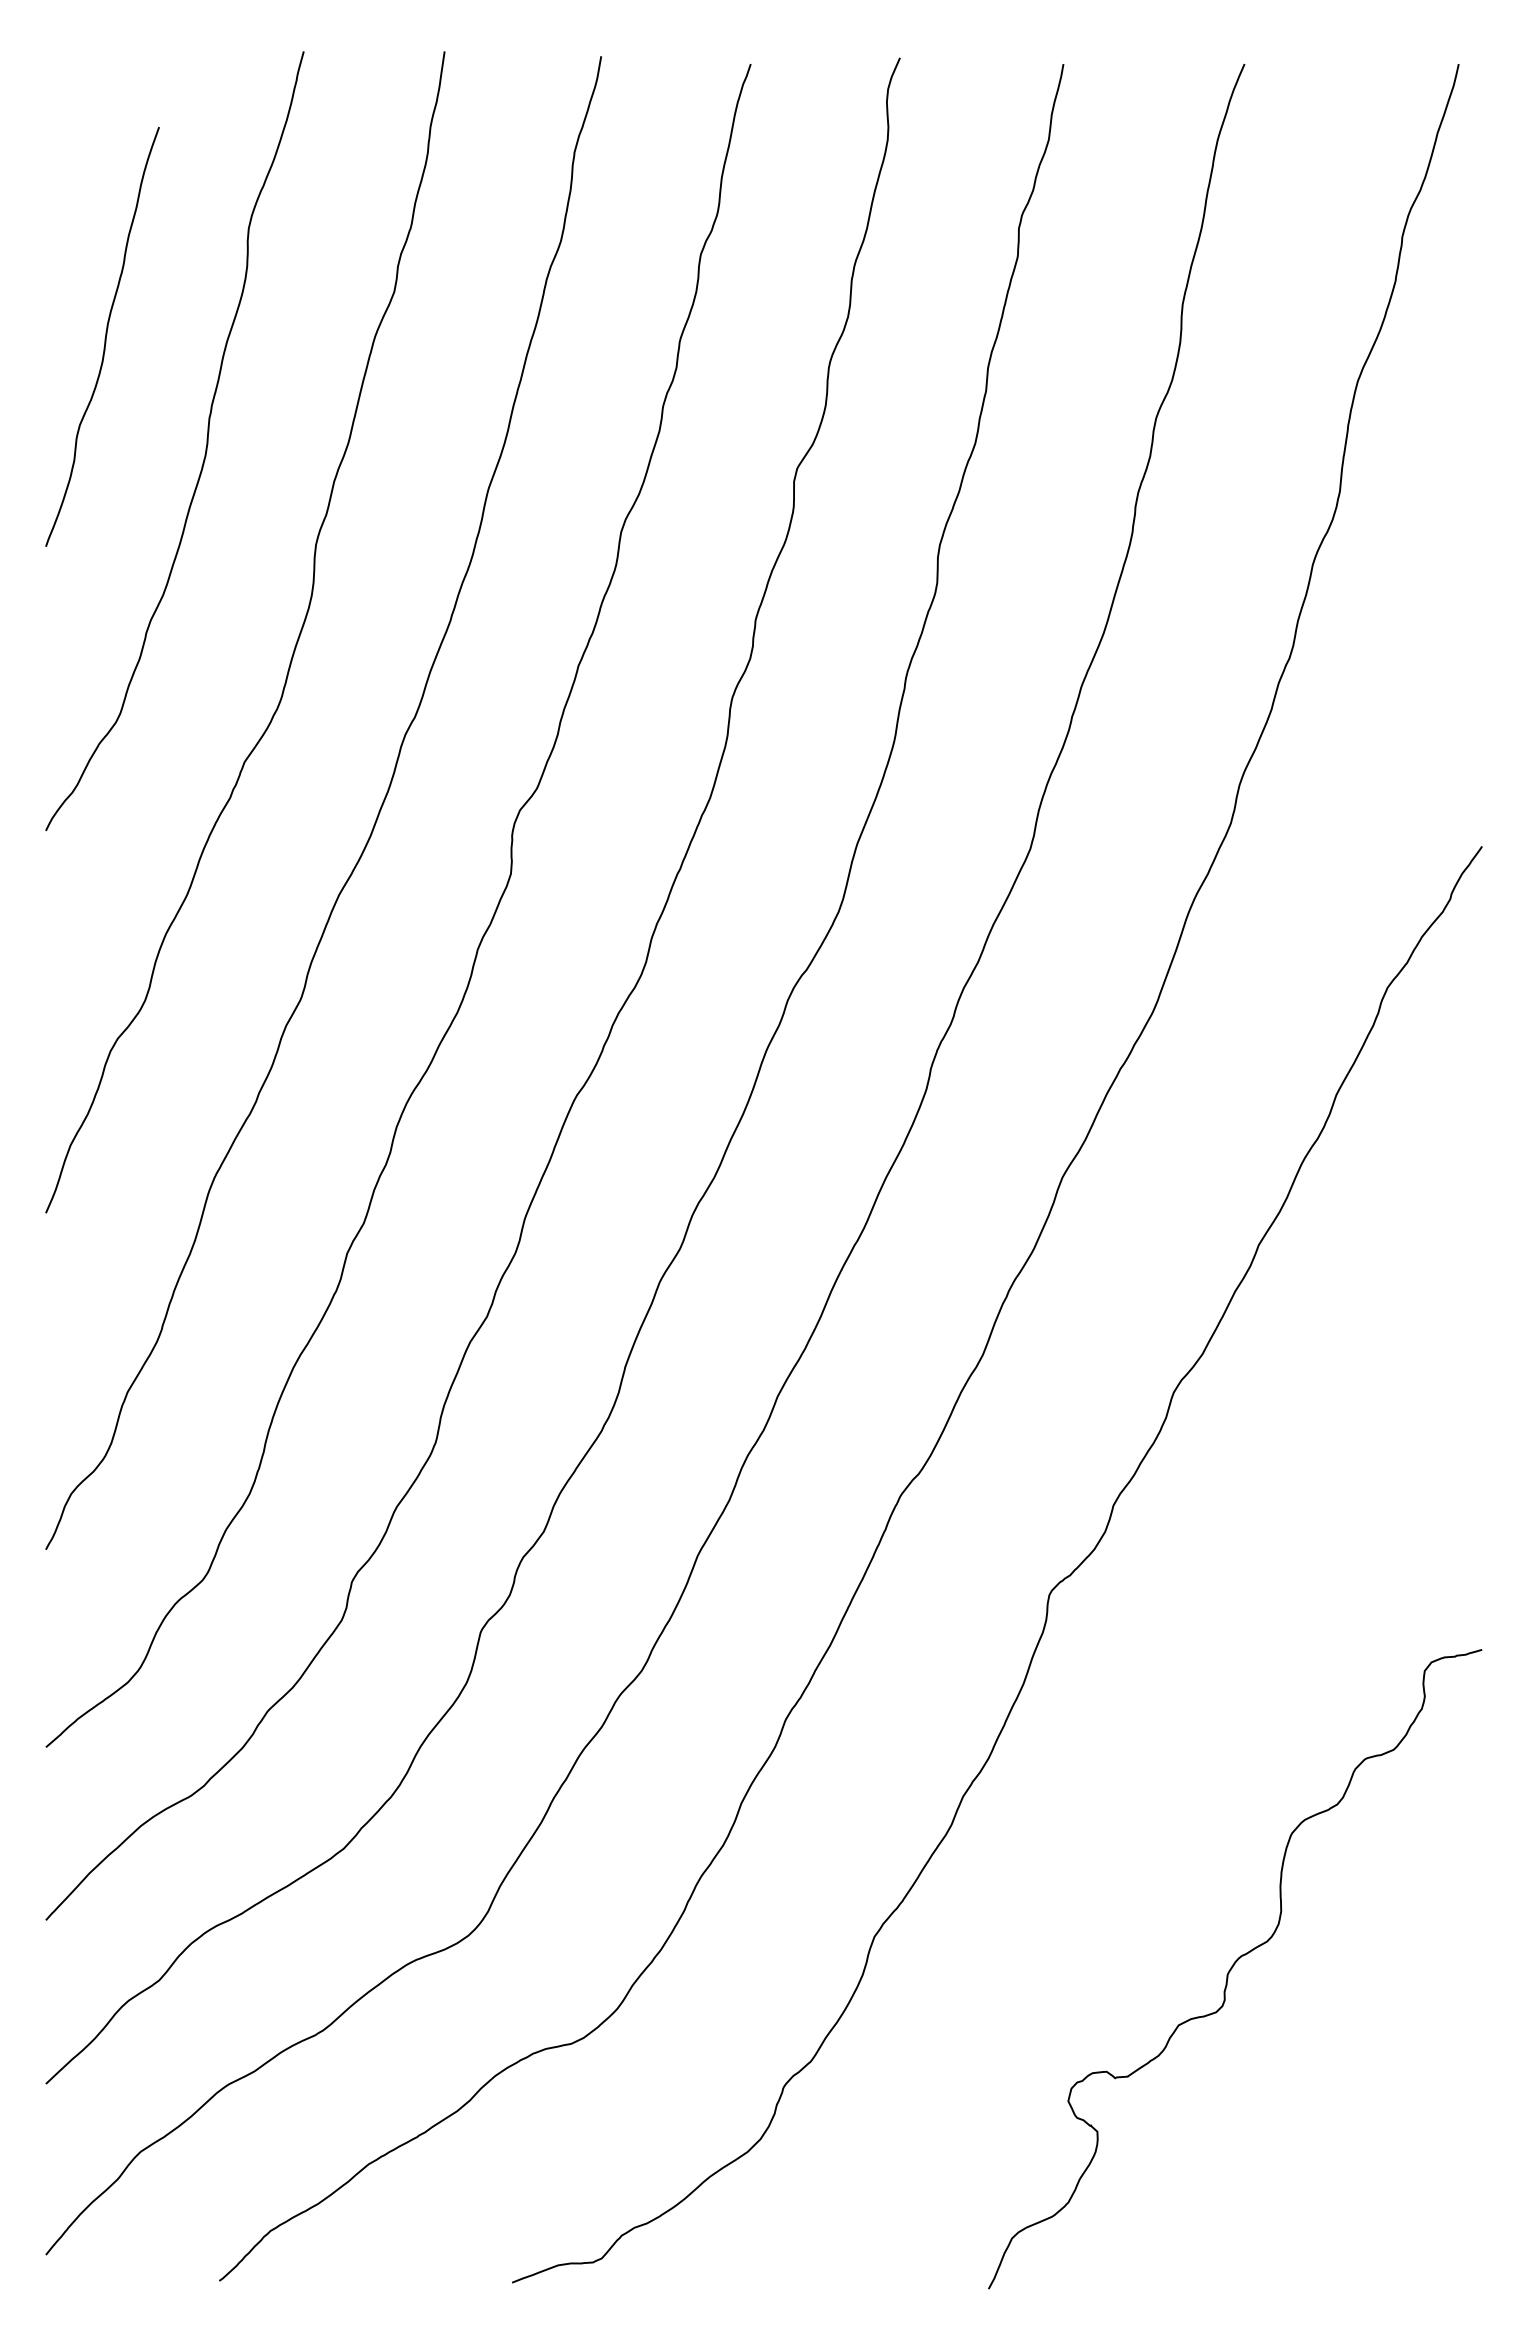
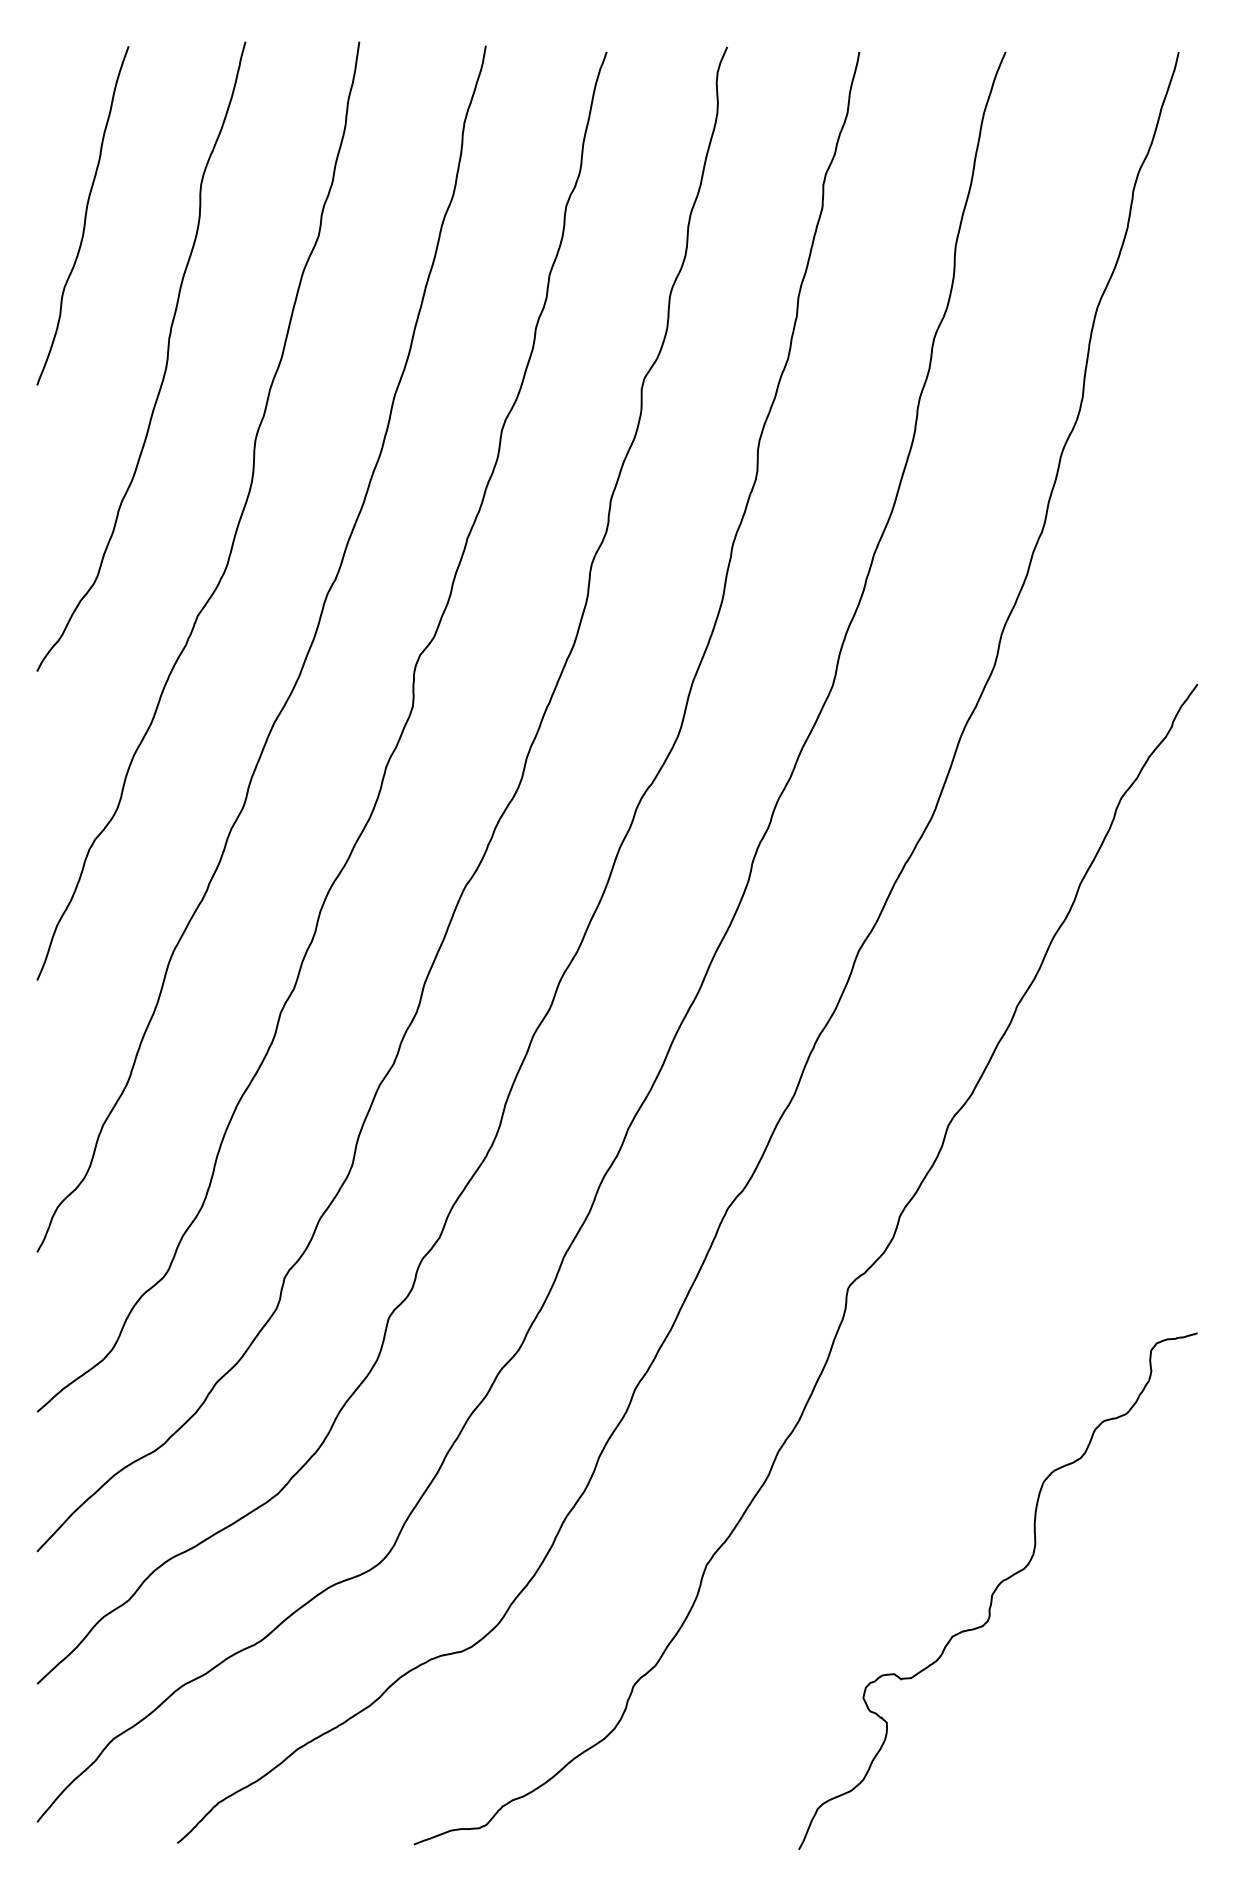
curve: (104, 338) -> (84, 217), moved

